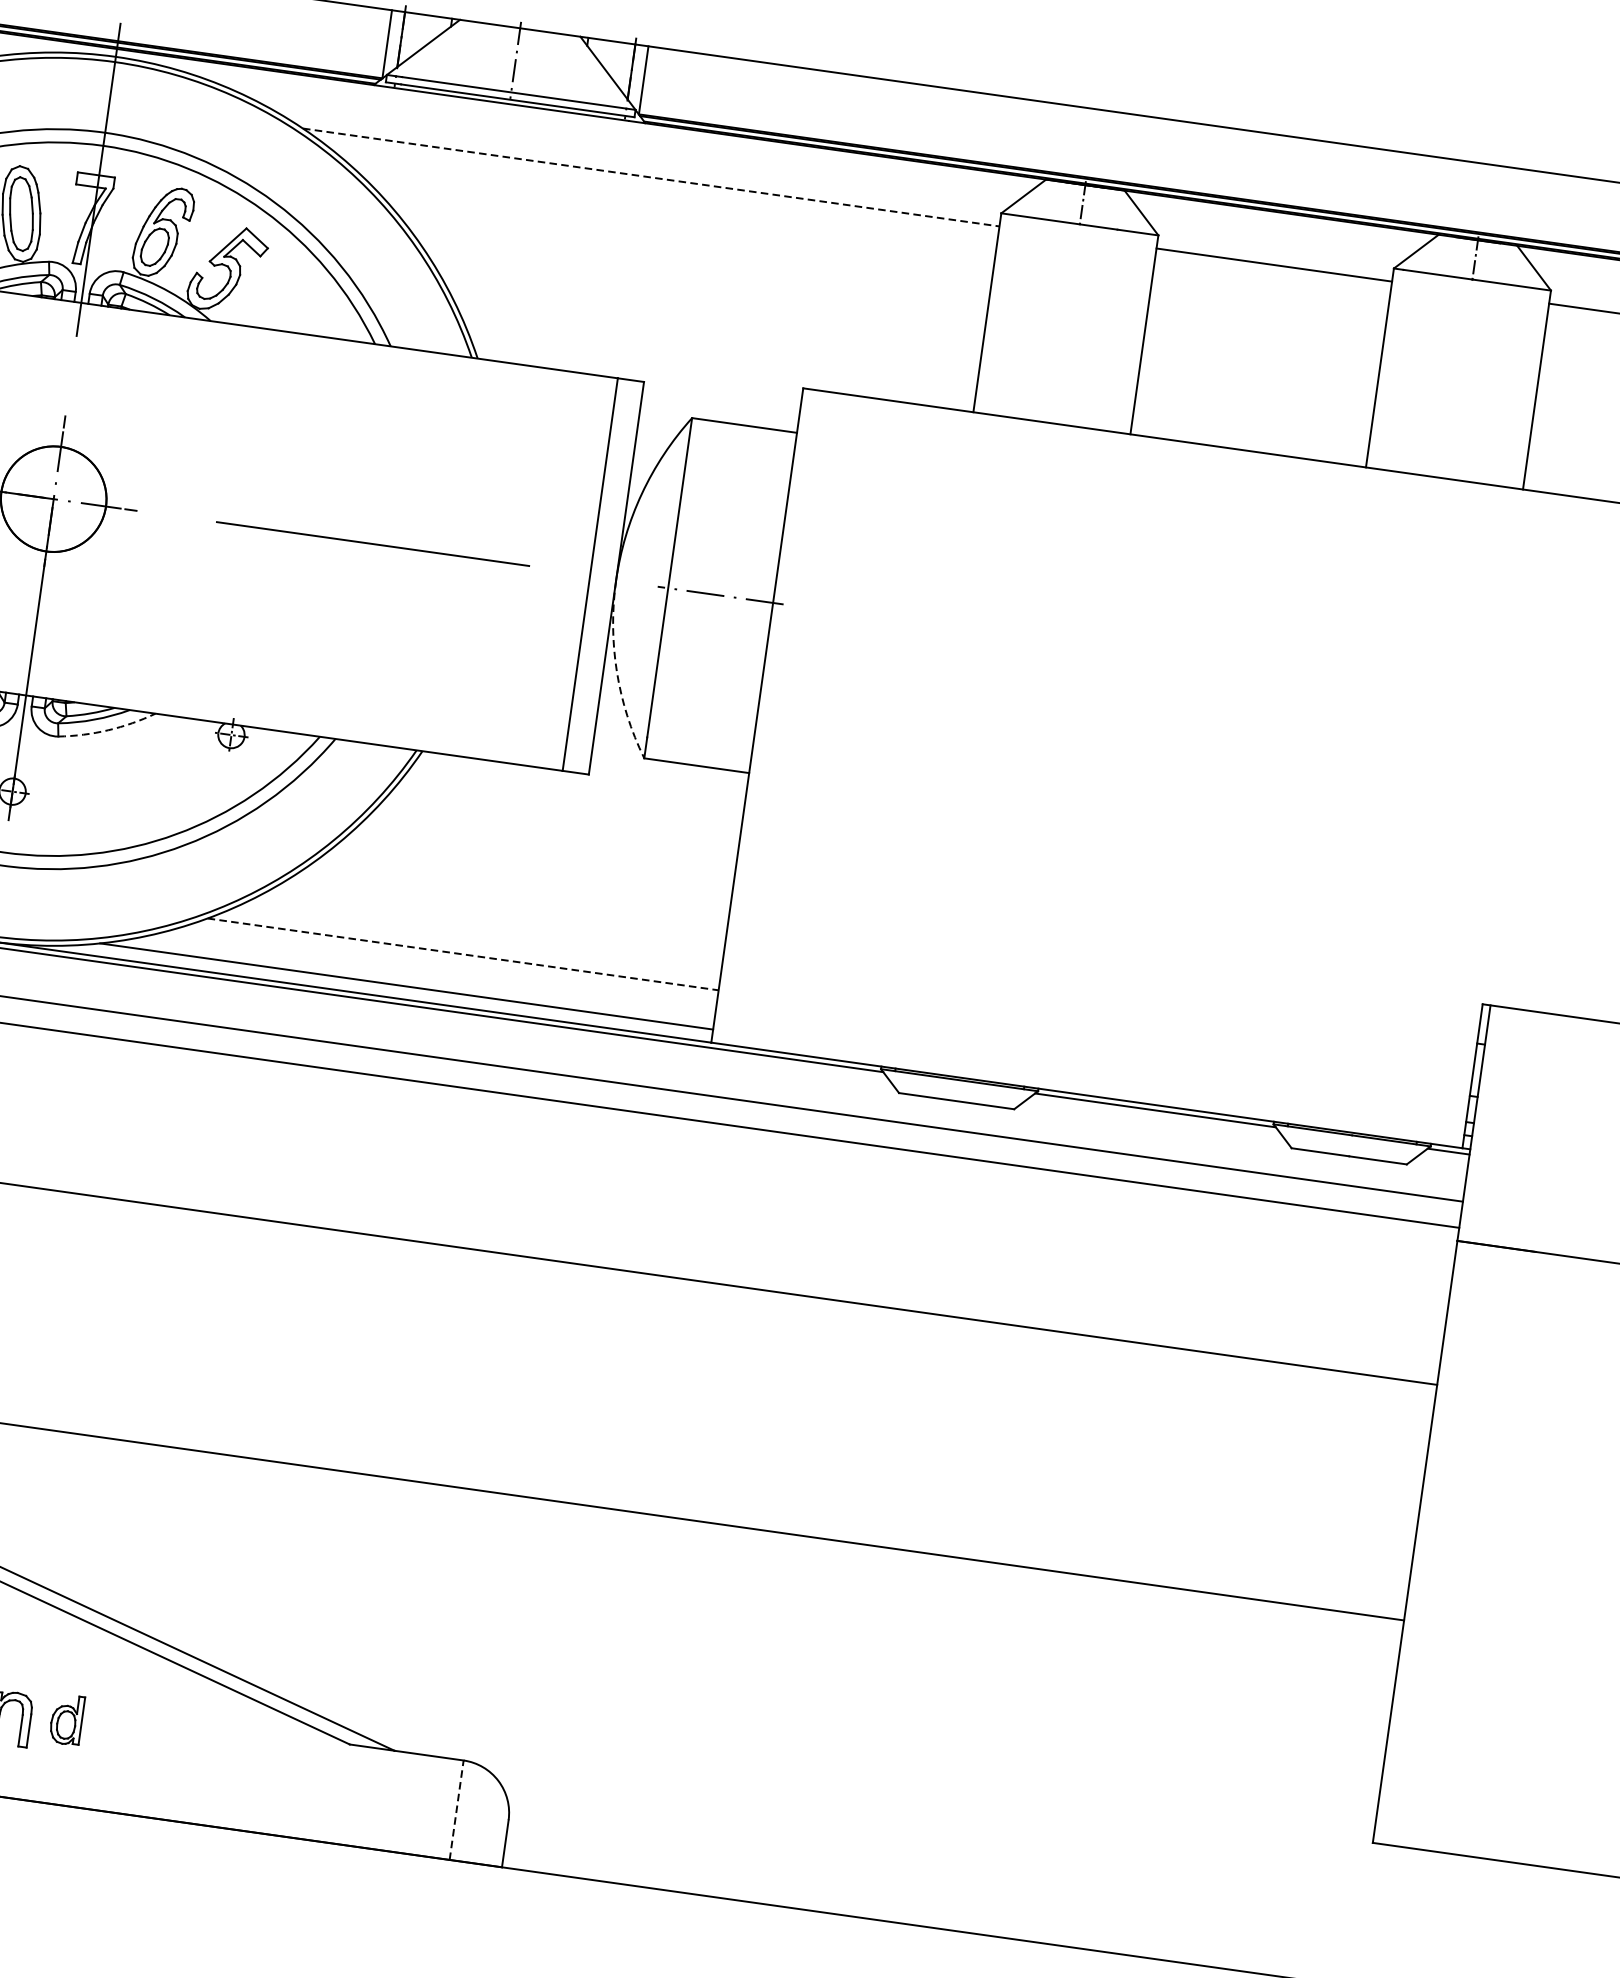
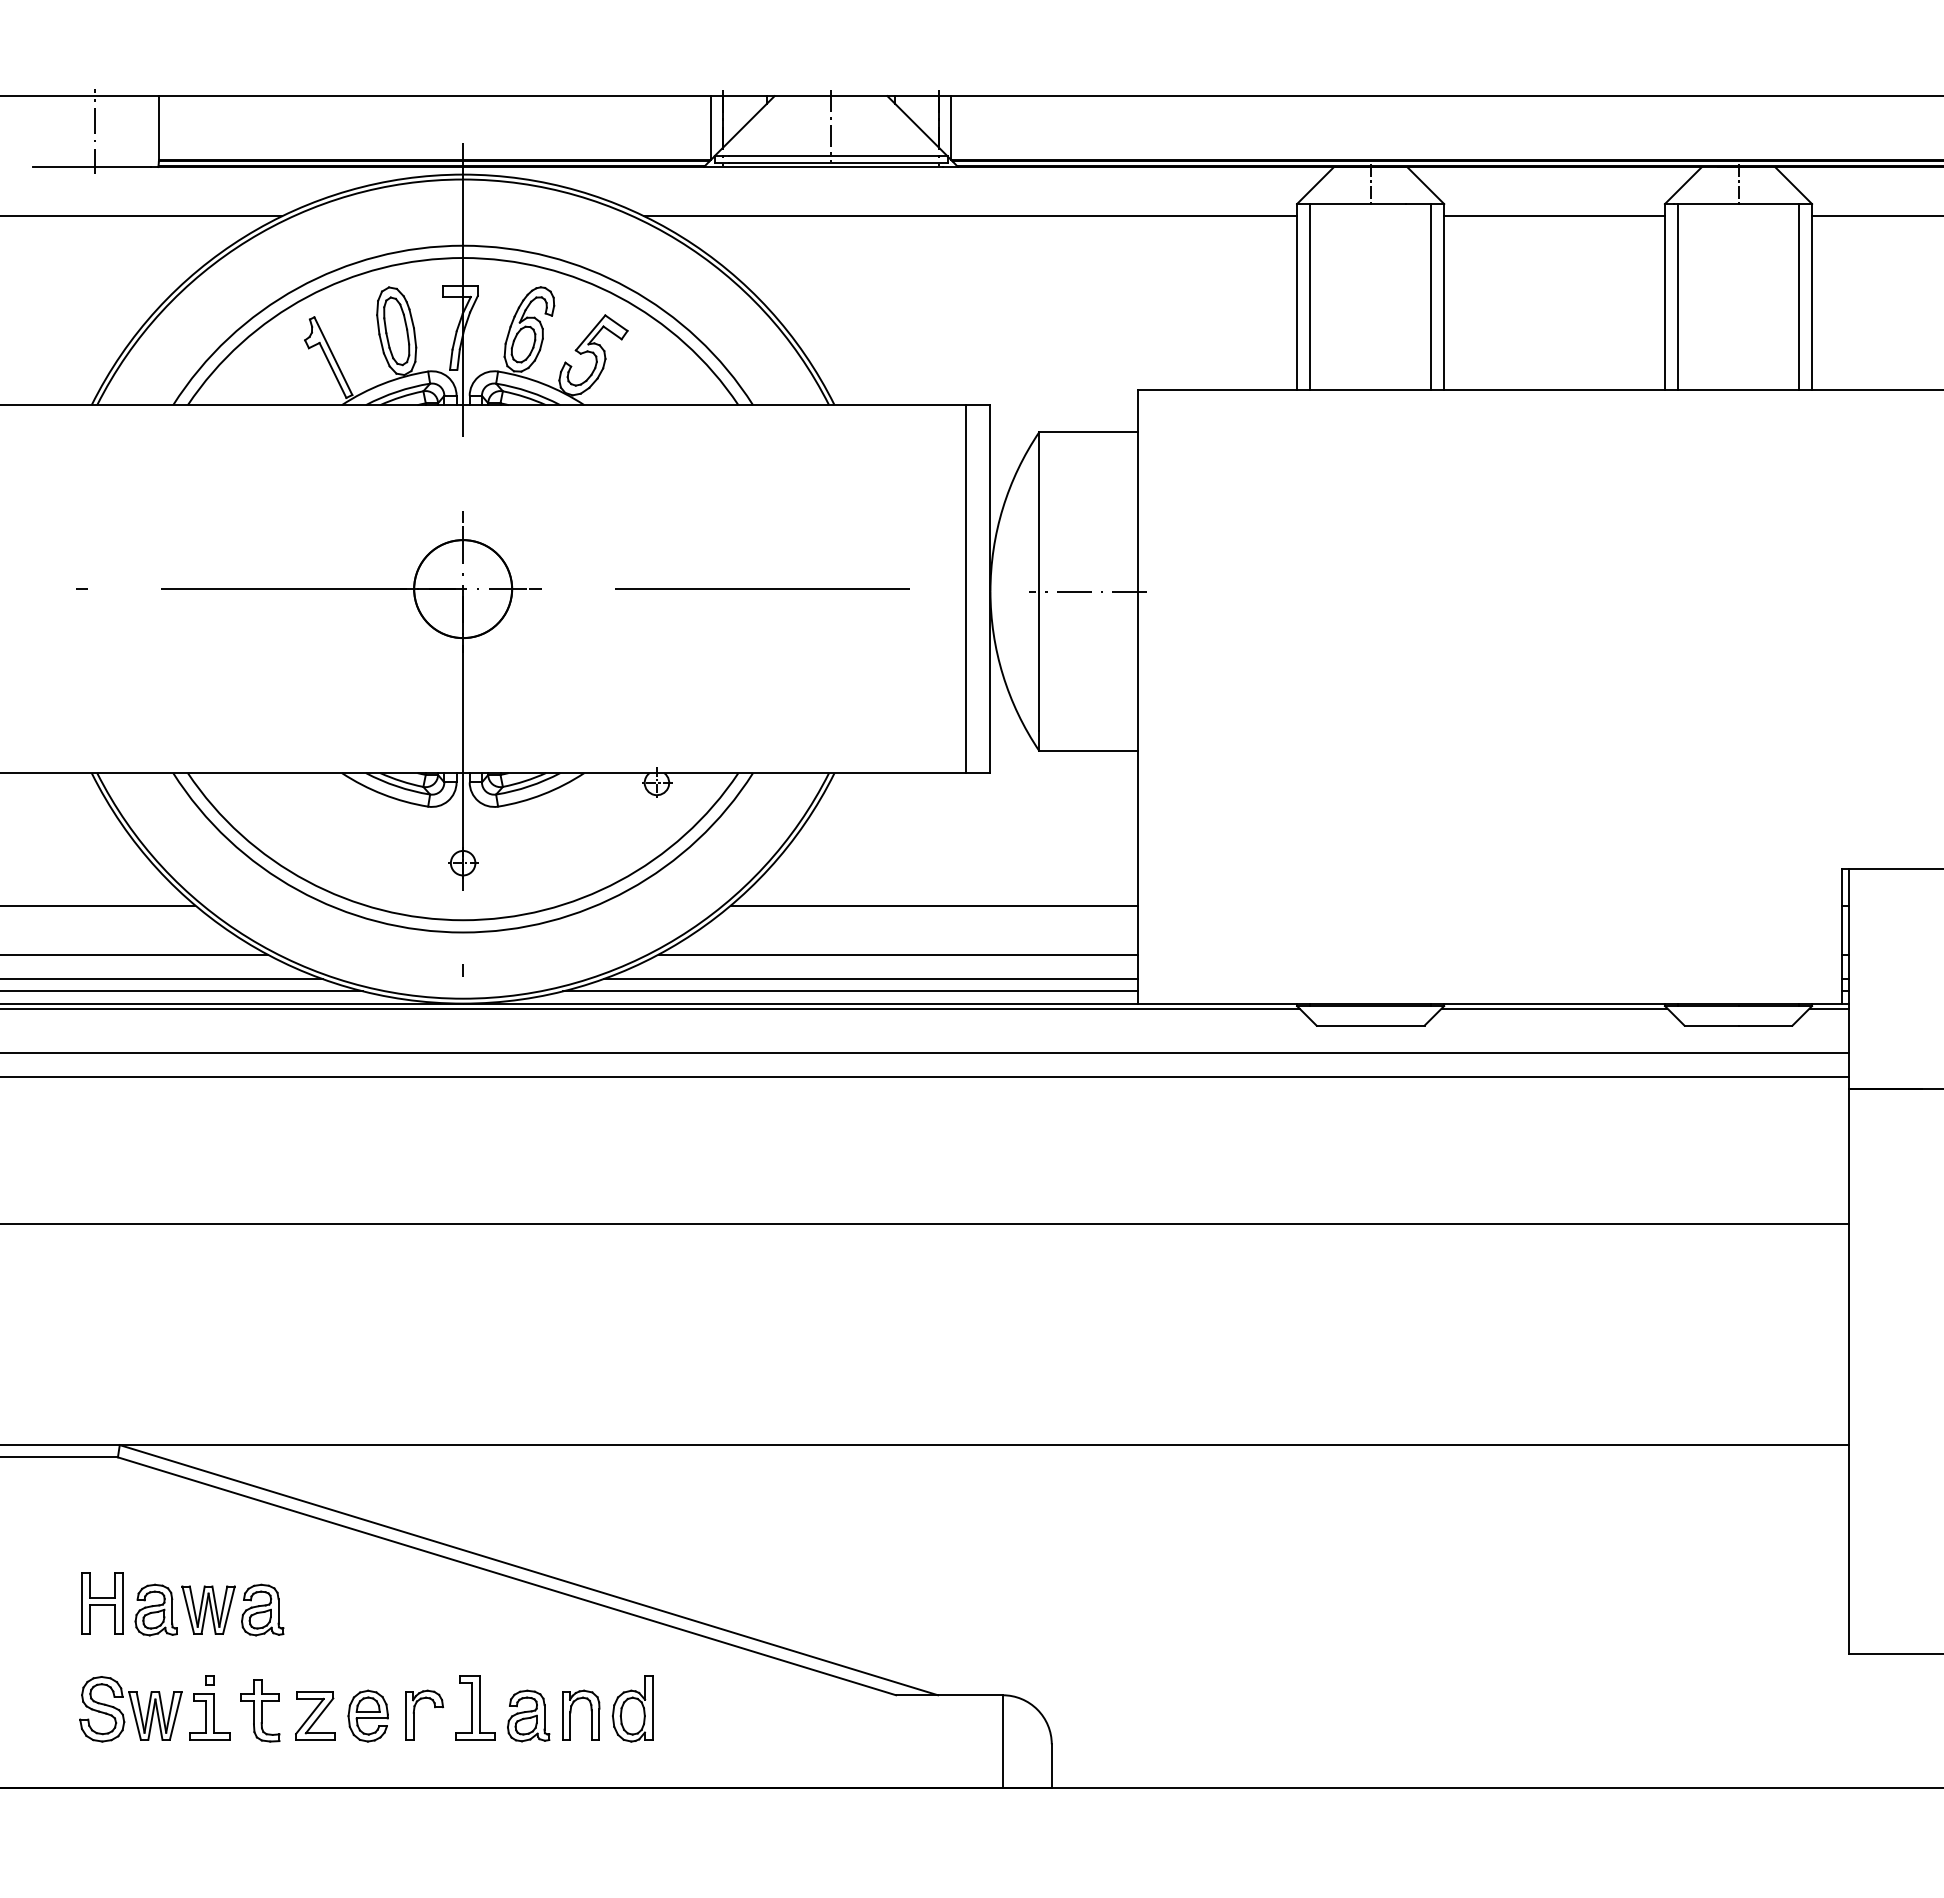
line: (652, 177) -> (971, 216), dashed -> solid
line: (1001, 315) -> (1310, 297), added
line: (1129, 333) -> (1430, 297), added
line: (1394, 370) -> (1678, 297), added
line: (1522, 388) -> (1798, 297), added
arc: (616, 671) -> (1002, 674), dashed -> solid
arc: (108, 730) -> (543, 794), dashed -> solid
line: (508, 907) -> (933, 905), added
line: (463, 954) -> (898, 954), dashed -> solid
line: (429, 976) -> (870, 979), added
part: (66, 1719) -> (632, 1708), size x1.43
line: (456, 1809) -> (1002, 1741), dashed -> solid

